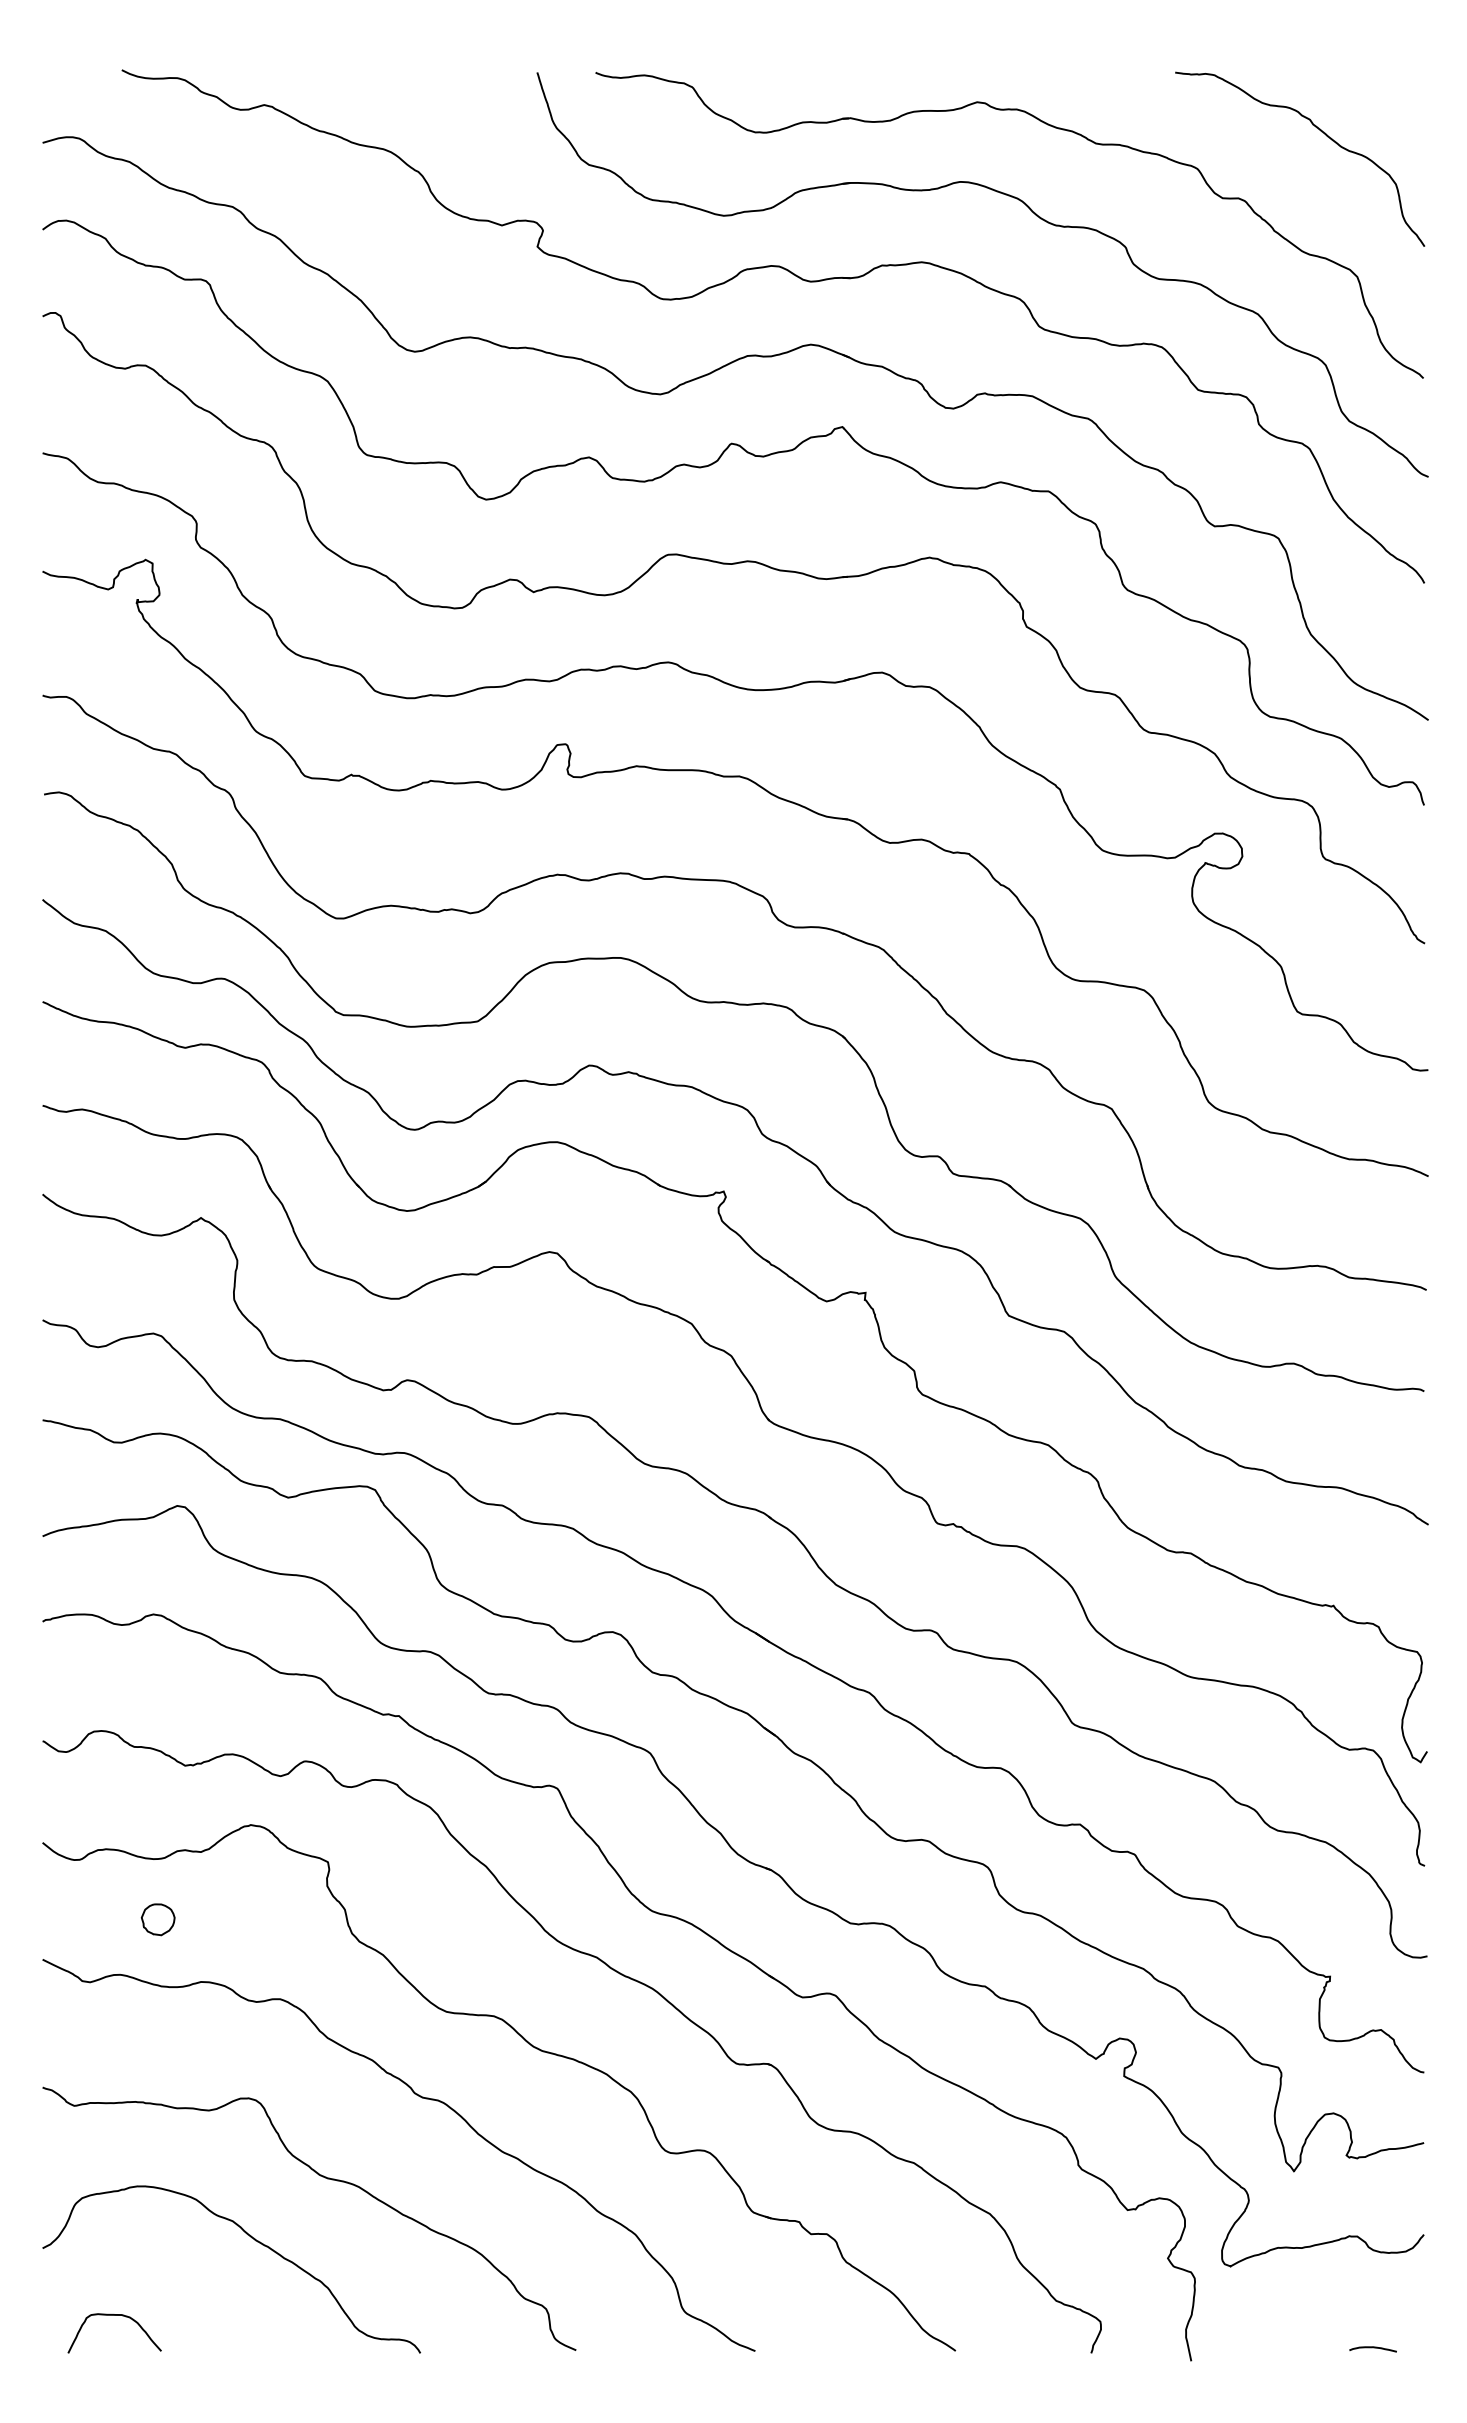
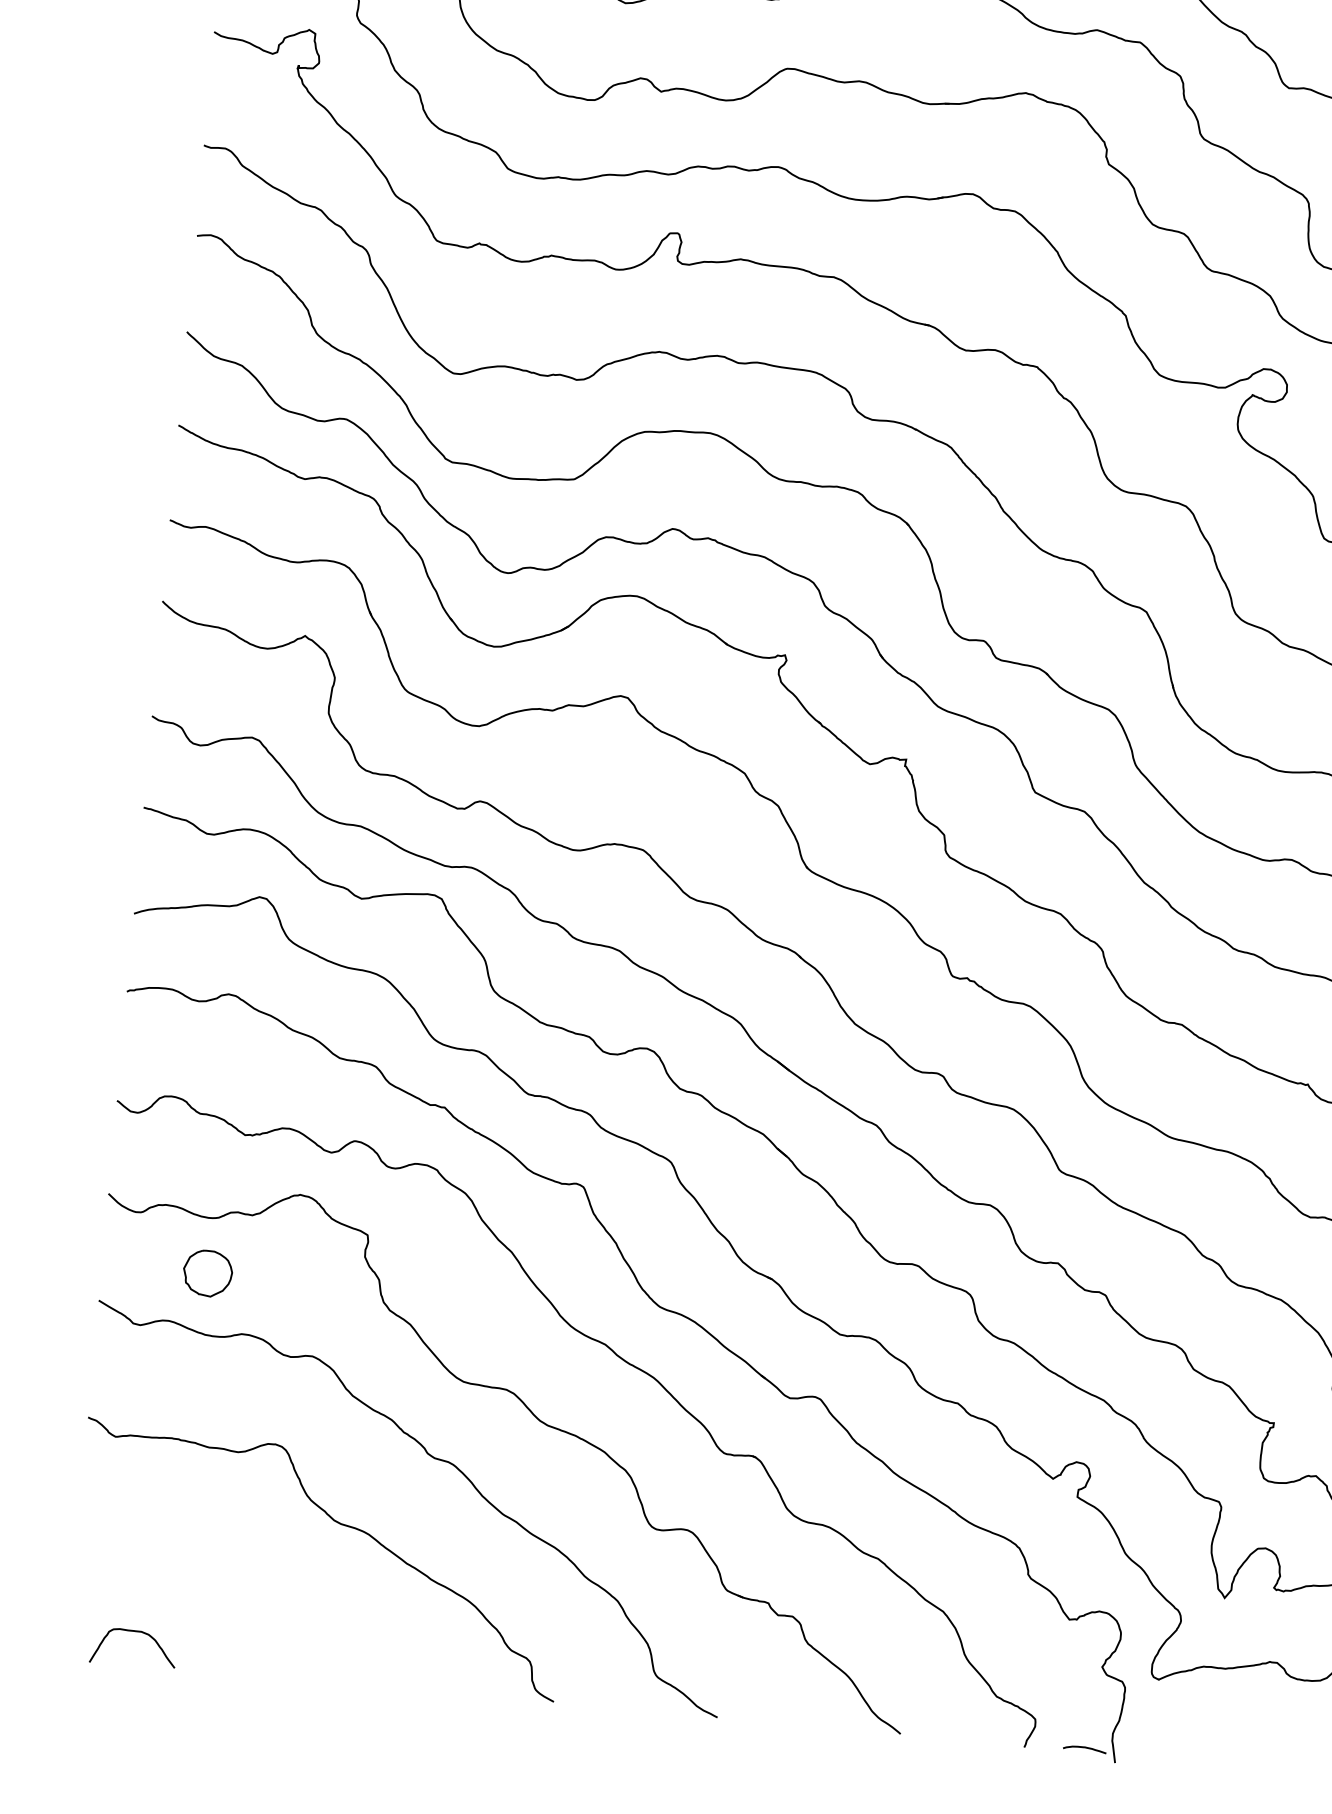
part: (157, 1919) -> (207, 1273), size x1.6
curve: (255, 2241) -> (269, 1575), removed
curve: (1372, 2348) -> (1084, 1748), moved

